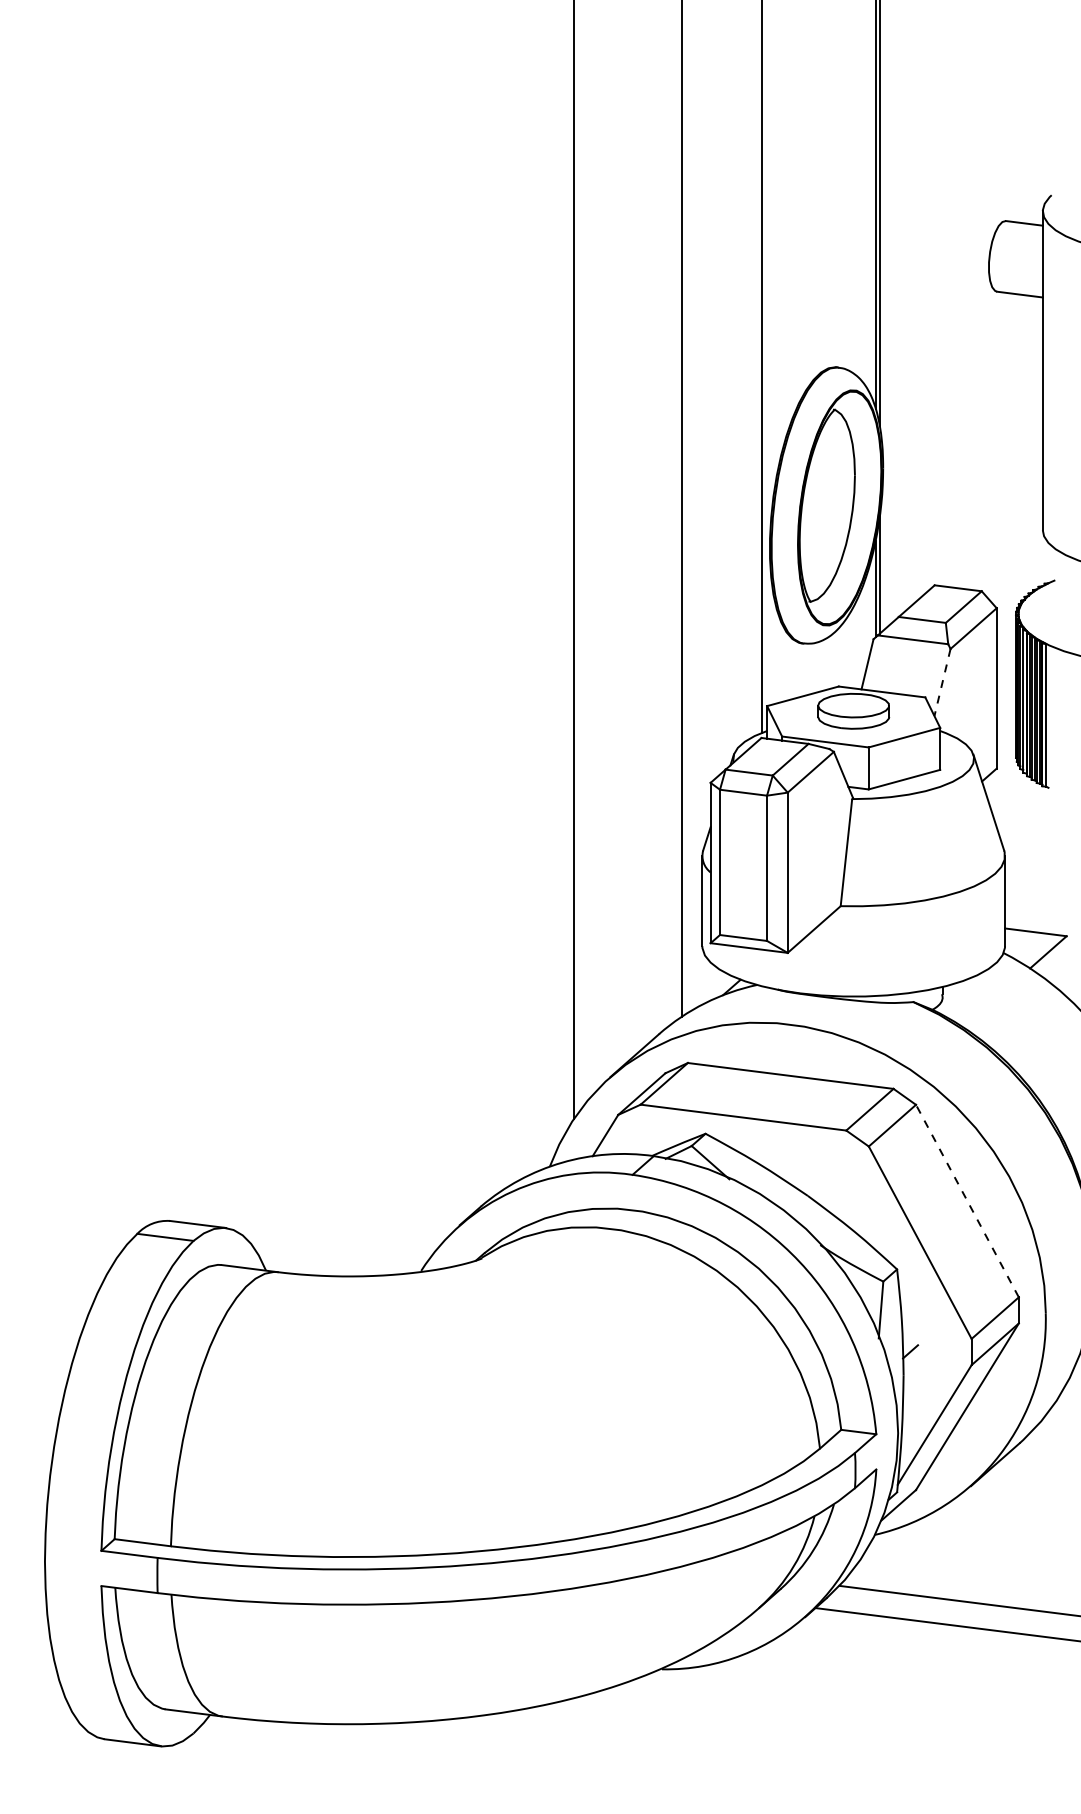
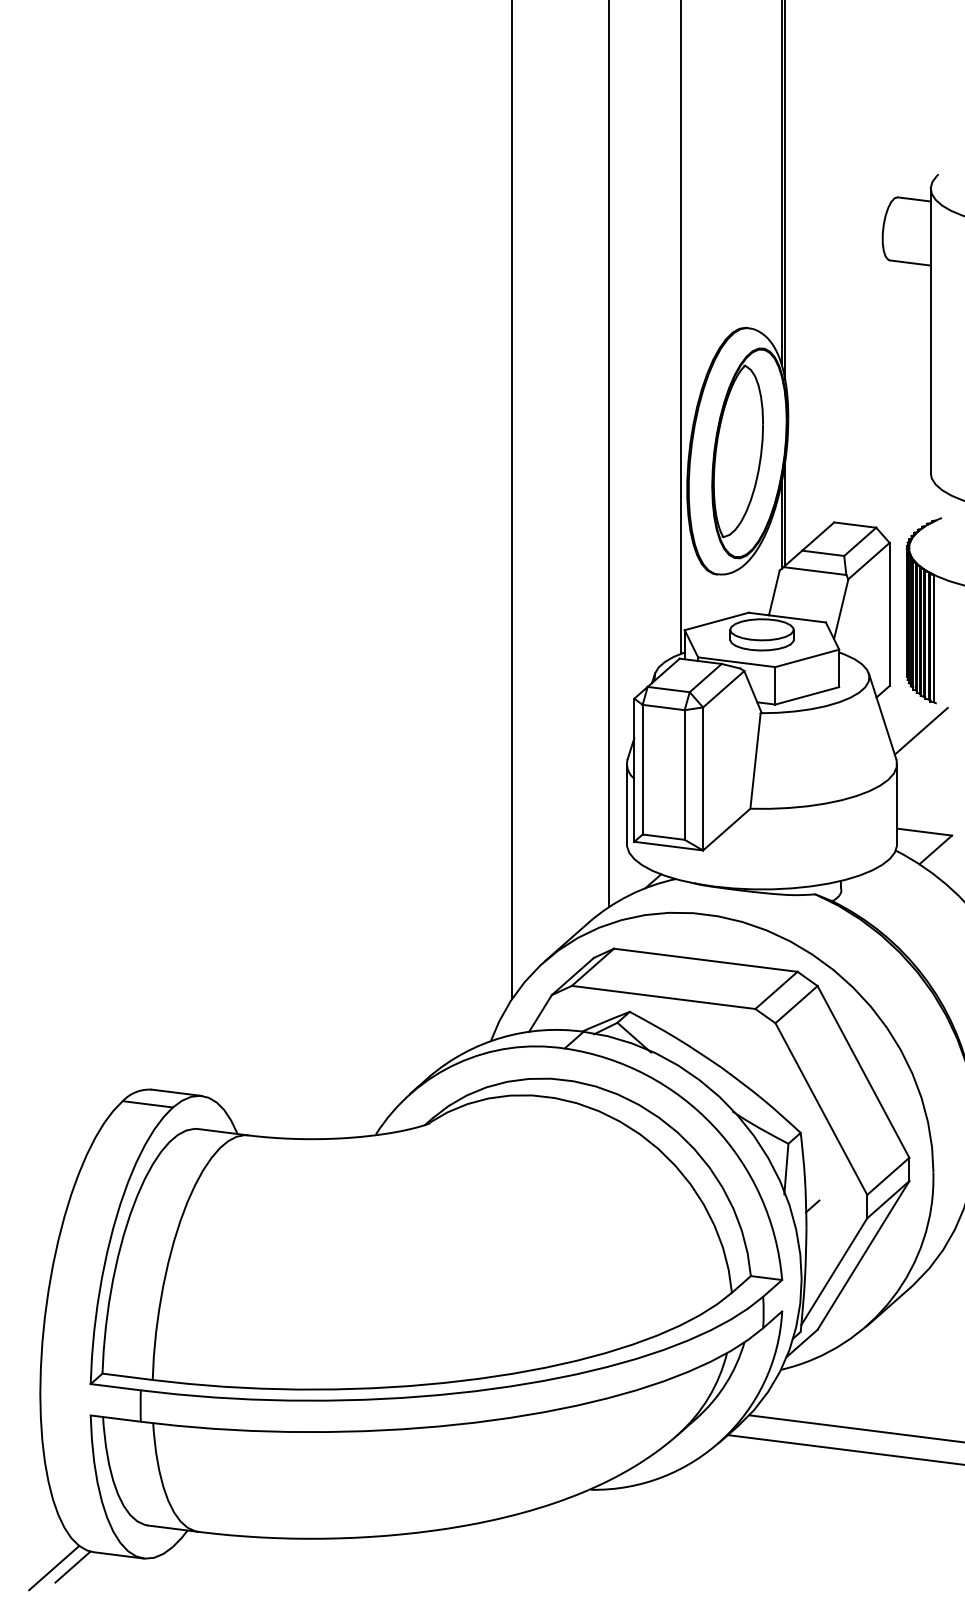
line: (942, 682) -> (841, 609), dashed -> solid
line: (1031, 818) -> (920, 730), added
line: (967, 1200) -> (863, 1071), dashed -> solid
line: (81, 1755) -> (72, 1566), added
line: (60, 1756) -> (54, 1567), added

